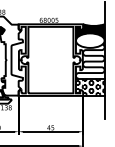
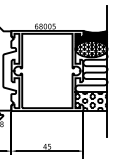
hatch: (90, 40) -> (91, 49), added

